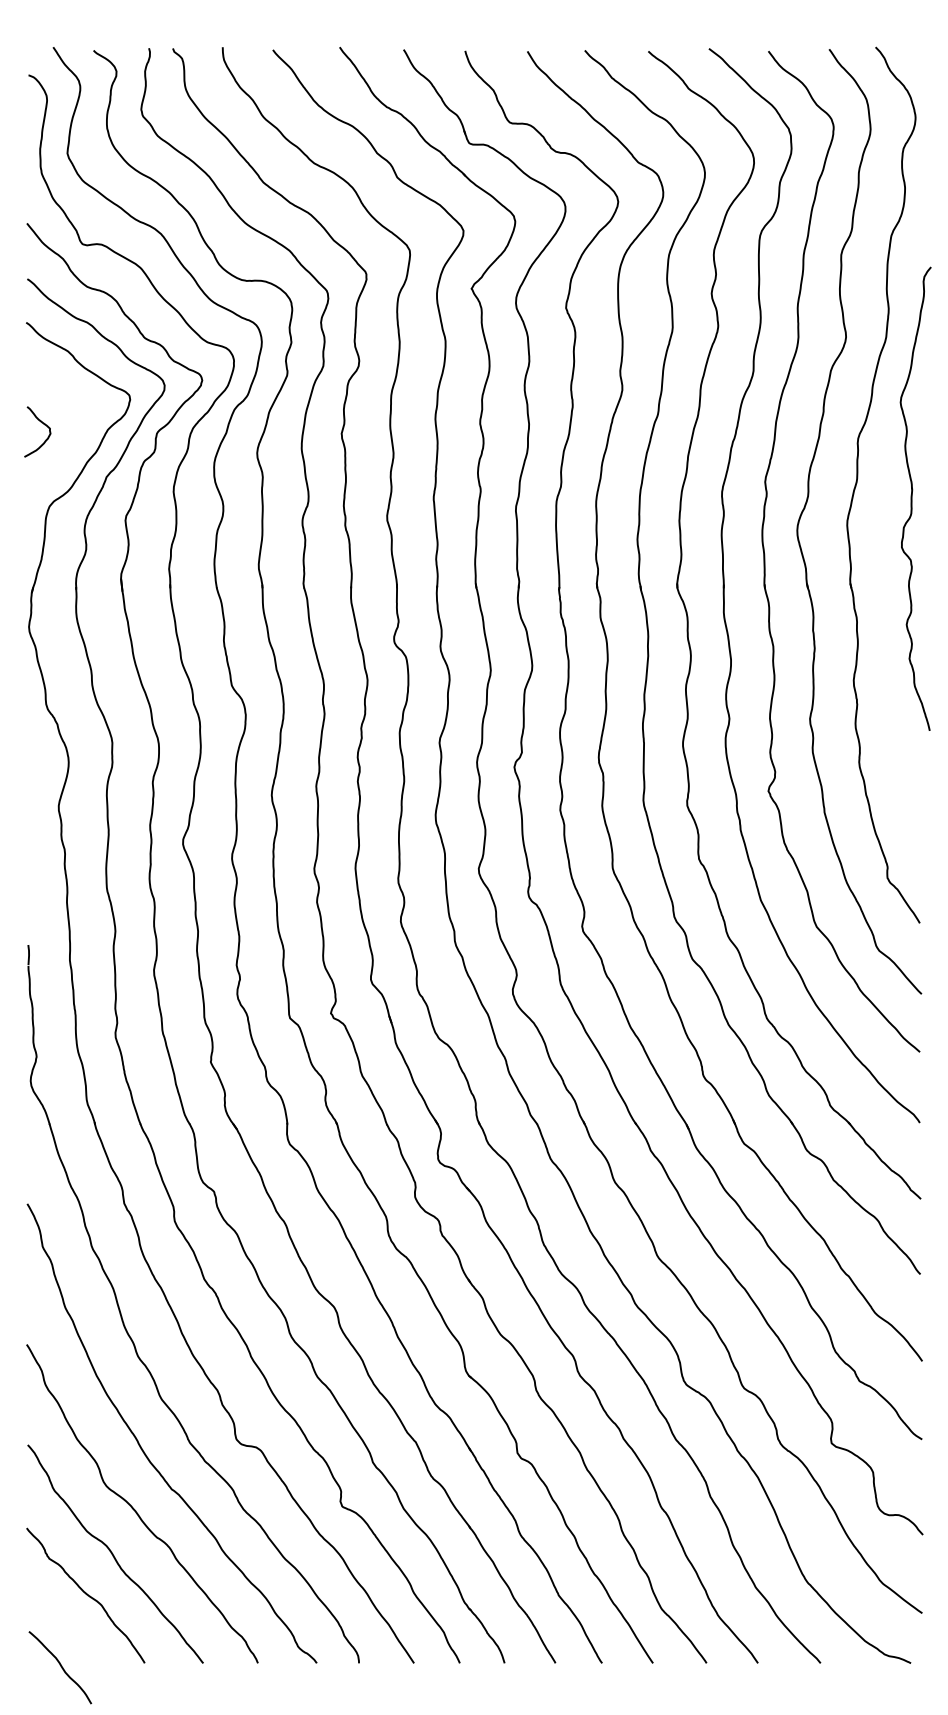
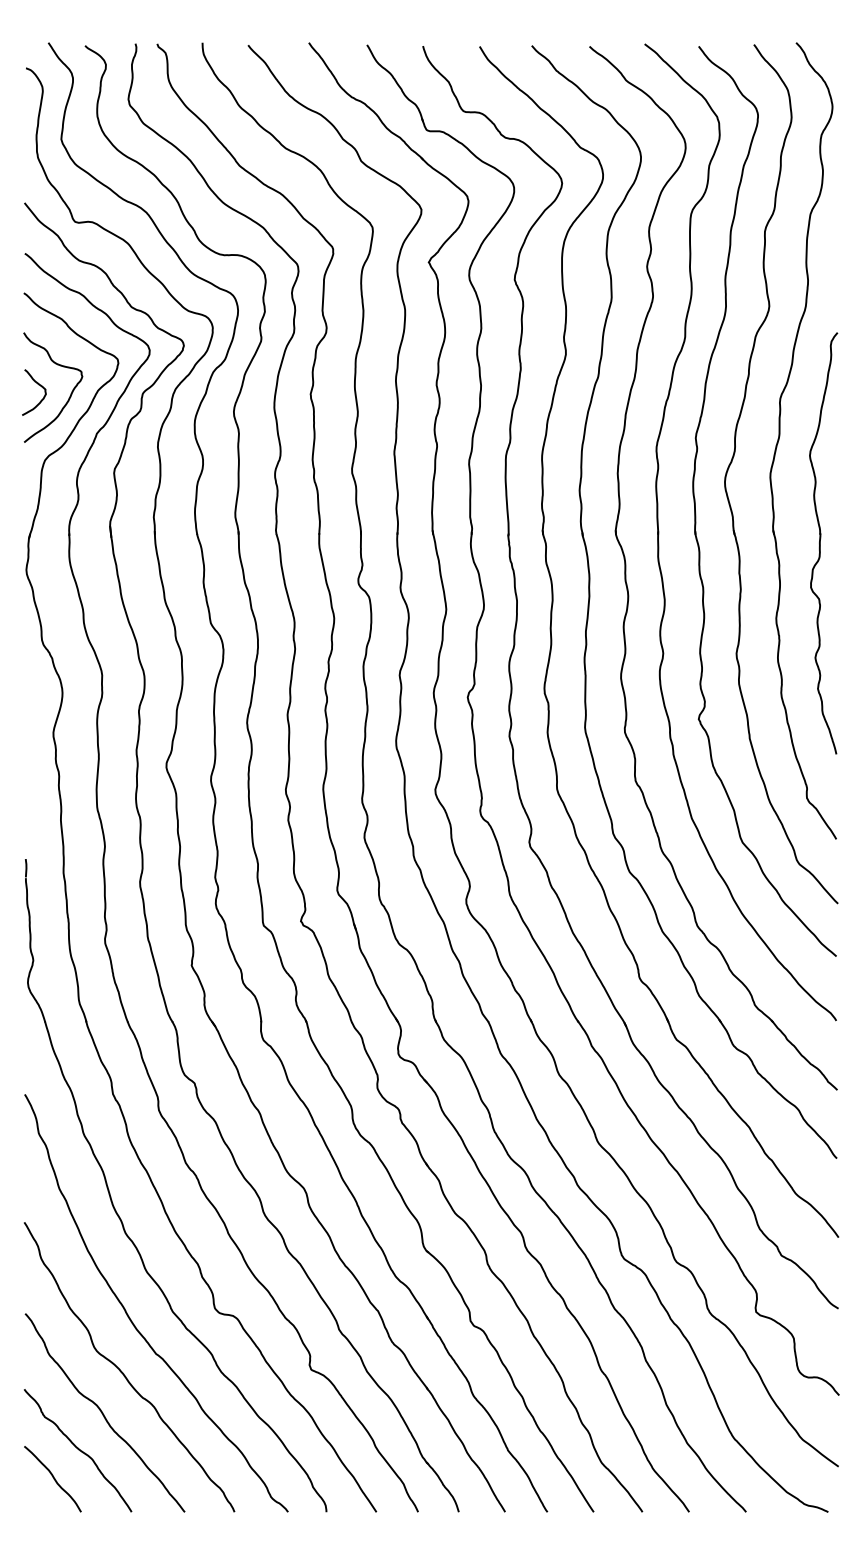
curve: (77, 432) -> (70, 393), added
part: (915, 498) -> (823, 543), moved
curve: (61, 1668) -> (53, 1479), moved

